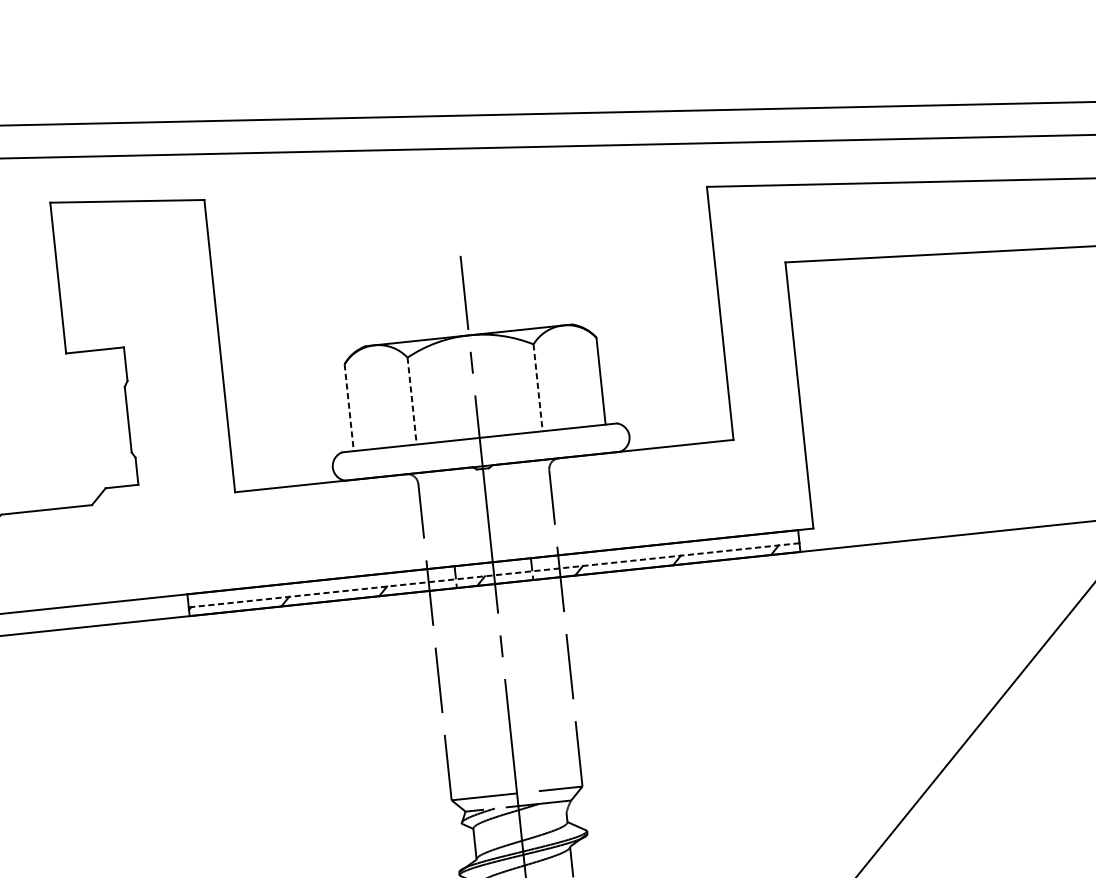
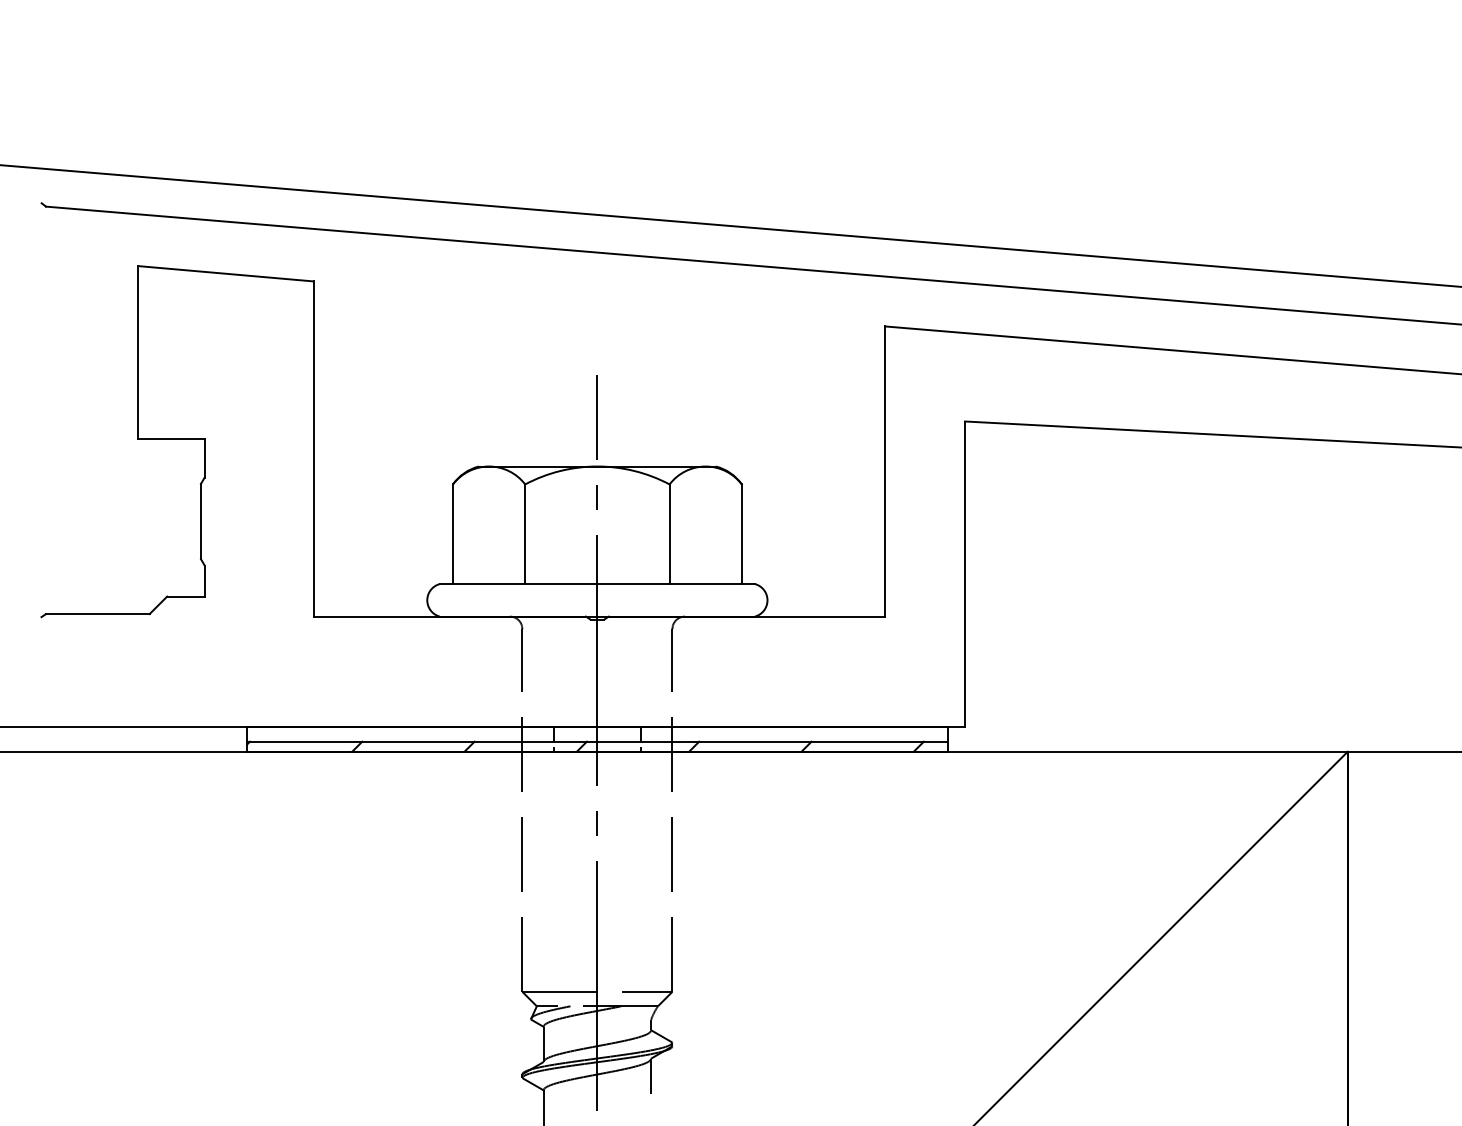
line: (538, 388) -> (669, 534), dashed -> solid
line: (412, 401) -> (525, 534), dashed -> solid
line: (348, 407) -> (452, 534), dashed -> solid
line: (493, 575) -> (596, 741), dashed -> solid

